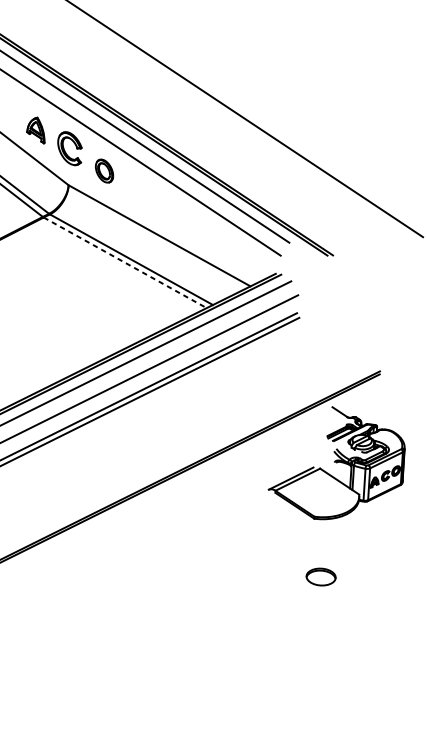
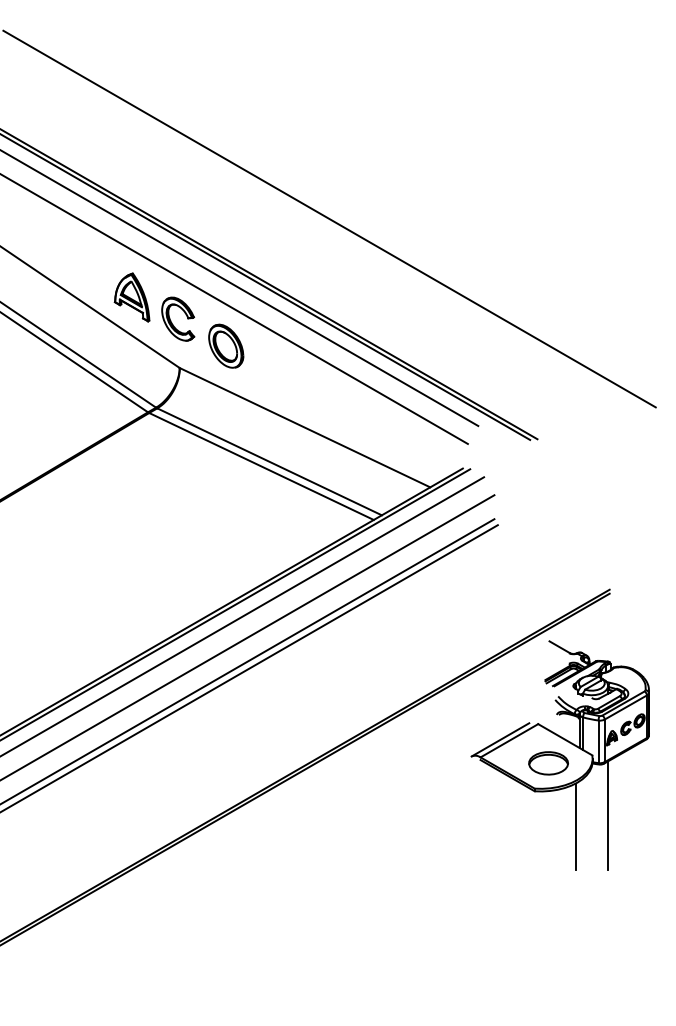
part: (35, 130) -> (131, 297), size x1.43
part: (104, 170) -> (226, 345), size x1.43
line: (125, 262) -> (261, 466), dashed -> solid
line: (368, 540) -> (608, 815), added
line: (343, 546) -> (575, 826), added
part: (321, 577) -> (548, 763), moved

